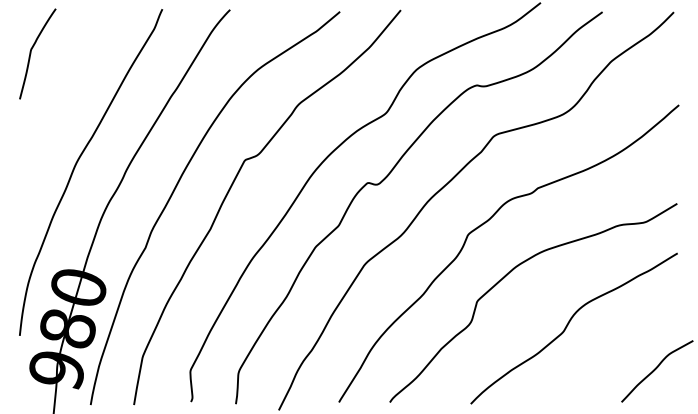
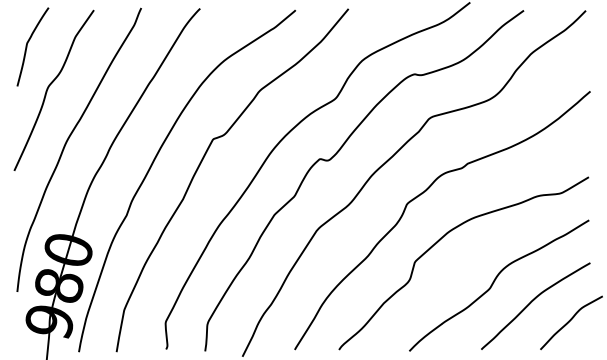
curve: (56, 100) -> (49, 87), added
curve: (612, 347) -> (532, 302), added

